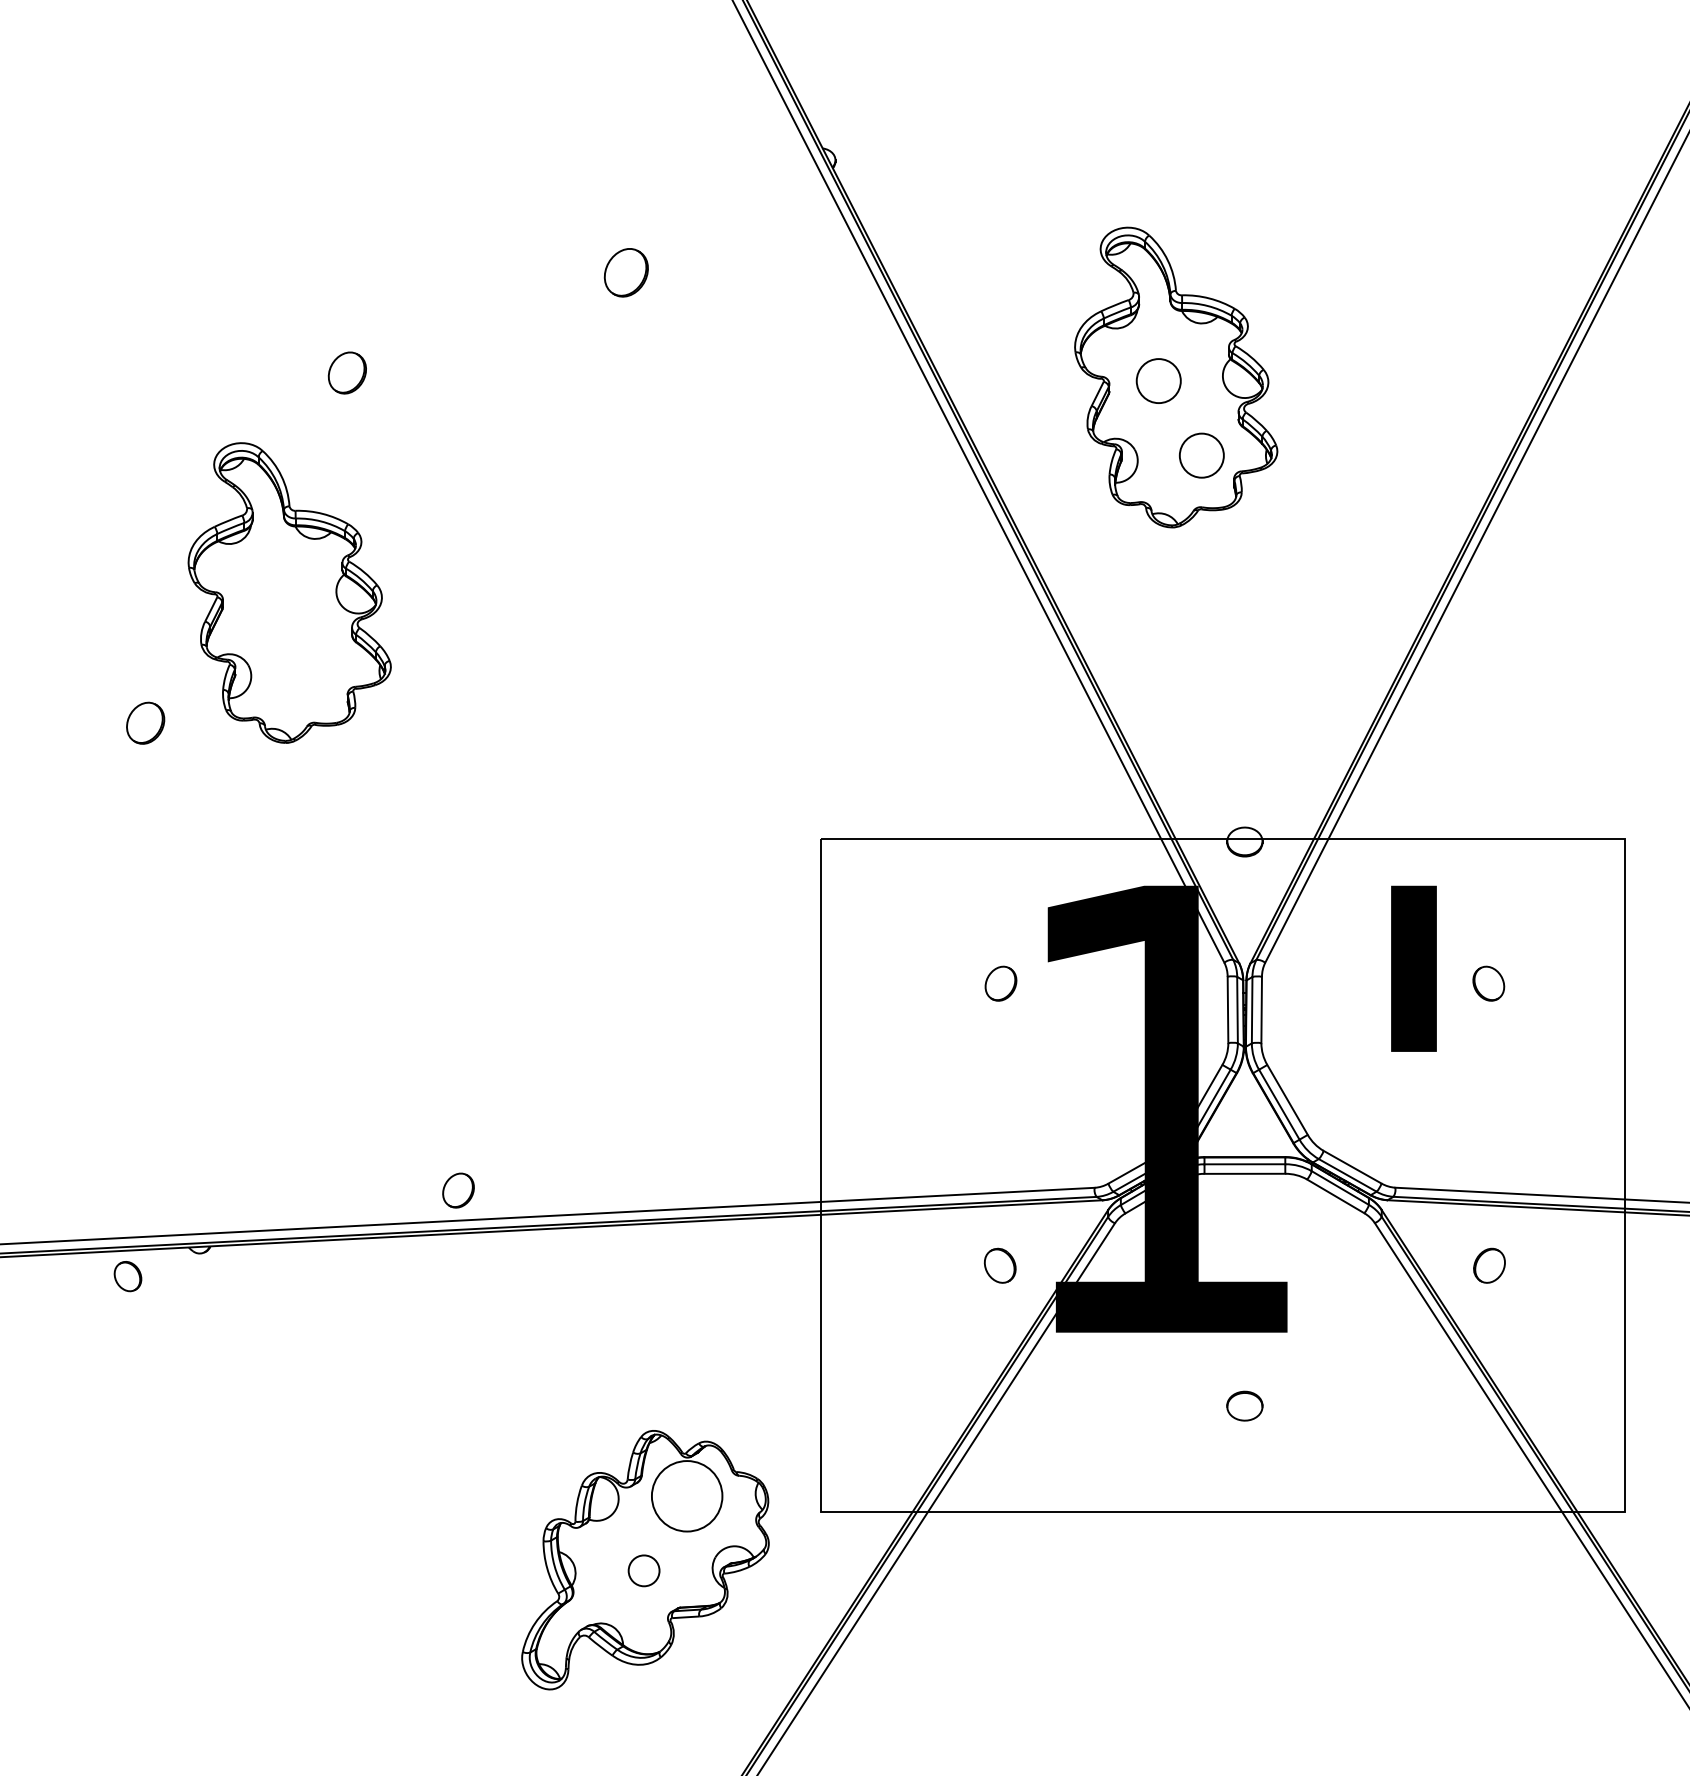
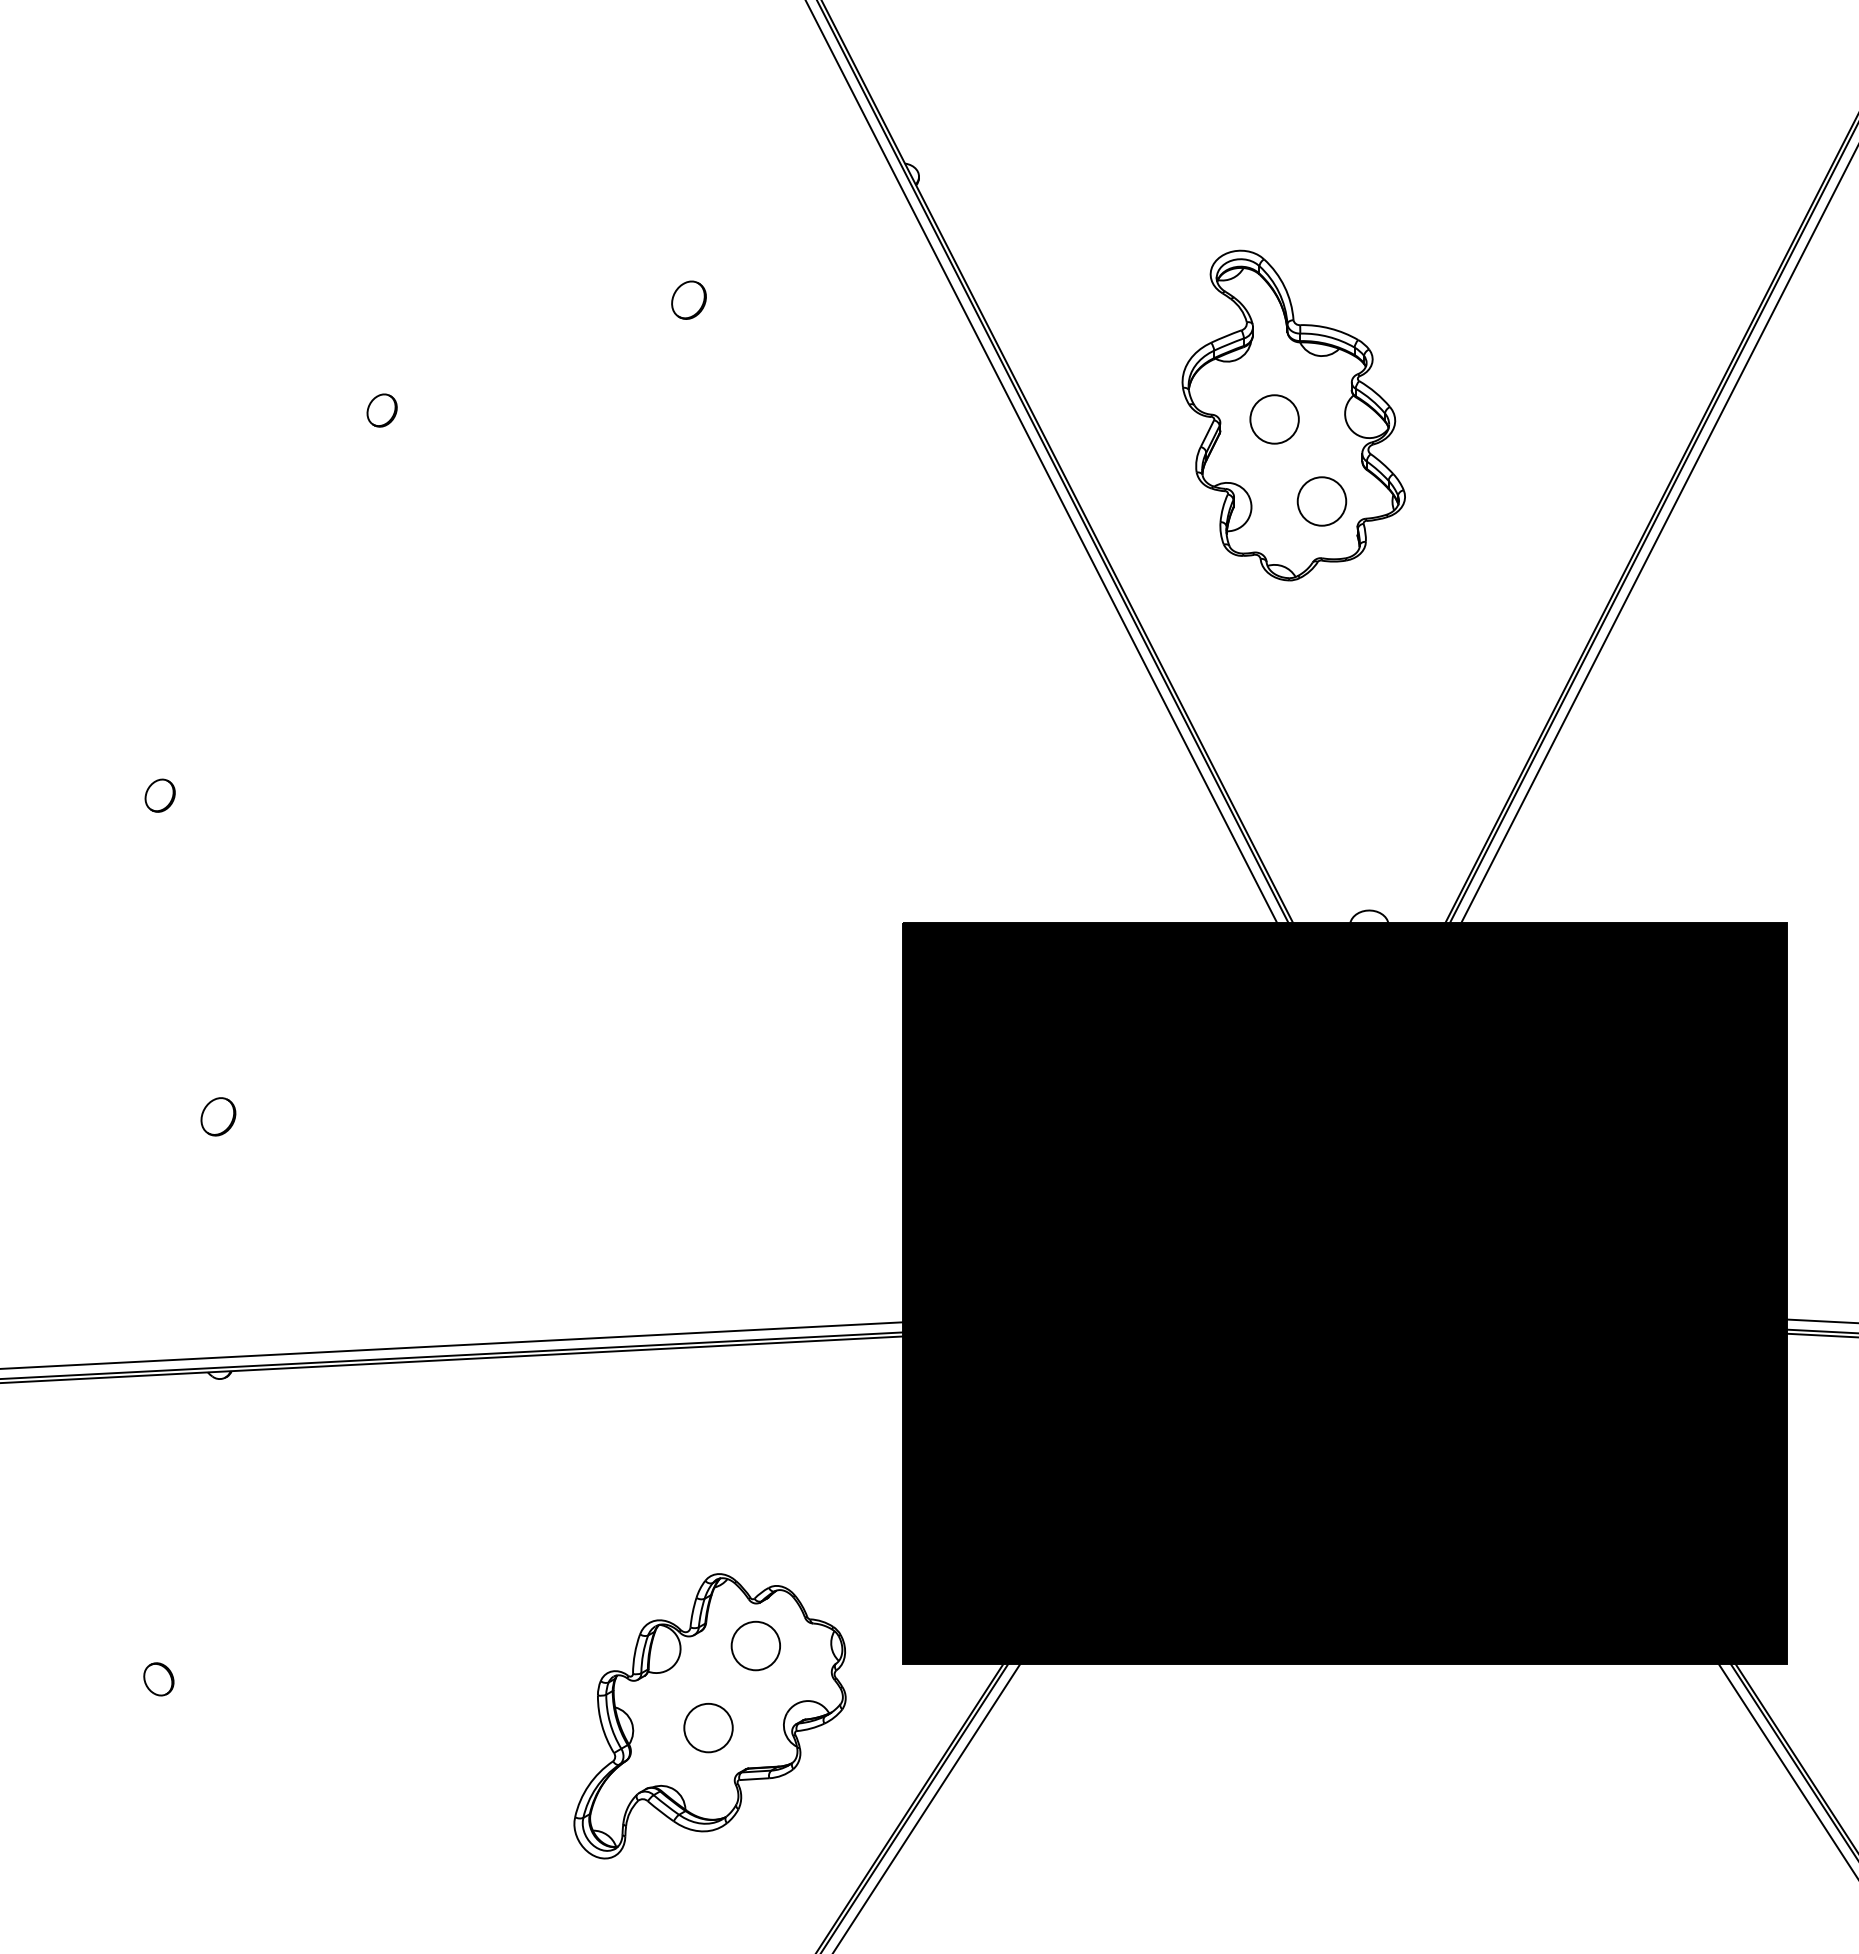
part: (625, 272) -> (688, 299), size x0.71
part: (346, 372) -> (381, 410), size x0.71
part: (289, 592) -> (318, 652), removed
part: (144, 722) -> (159, 795), size x0.71
fill: (1222, 1174) -> (1344, 1292), added
part: (458, 1190) -> (218, 1116), moved
part: (127, 1276) -> (158, 1679), moved
circle: (686, 1495) -> (755, 1645), size x0.62
circle: (644, 1570) -> (708, 1727), size x1.43

